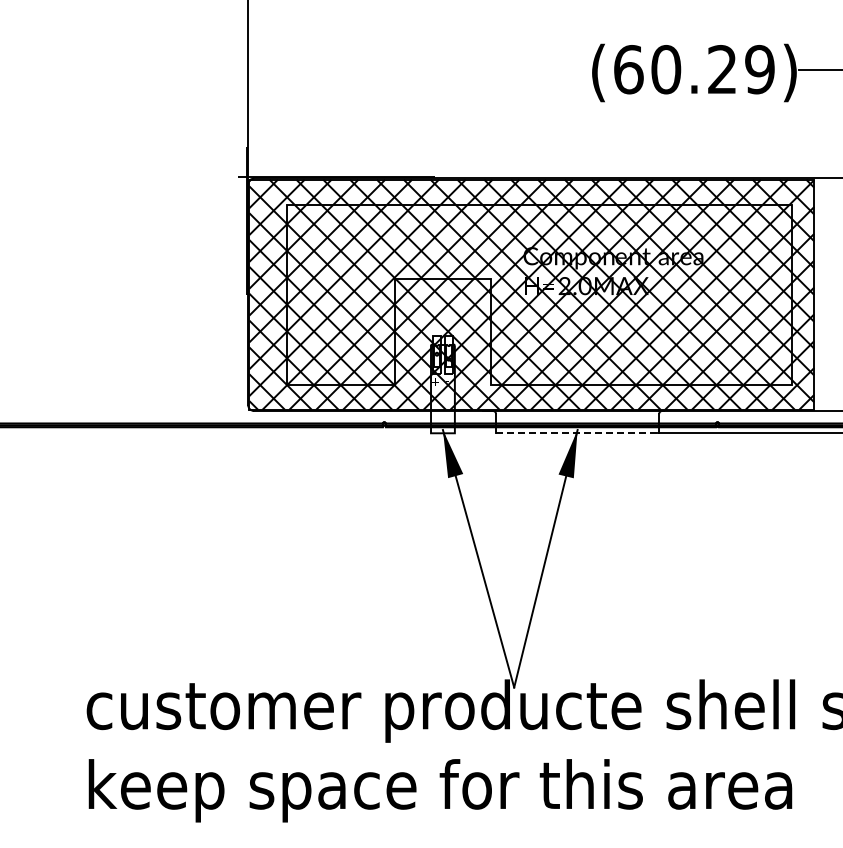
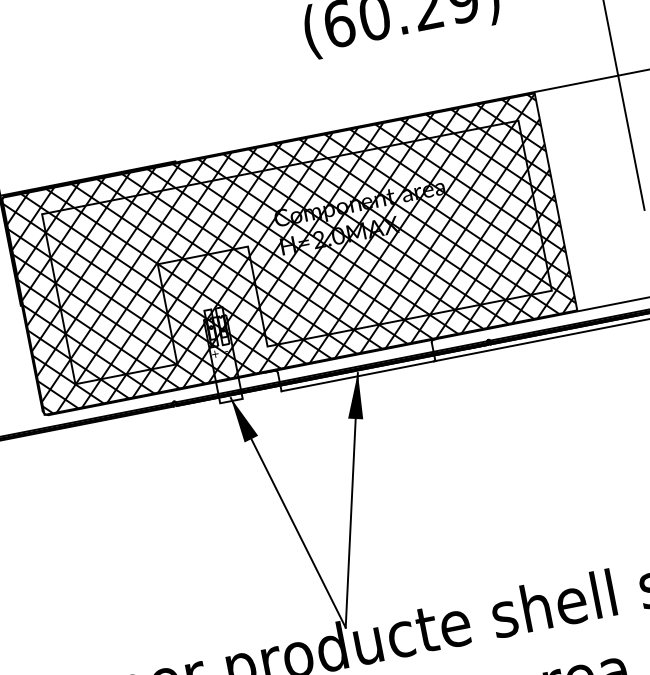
line: (577, 433) -> (358, 376), dashed -> solid

